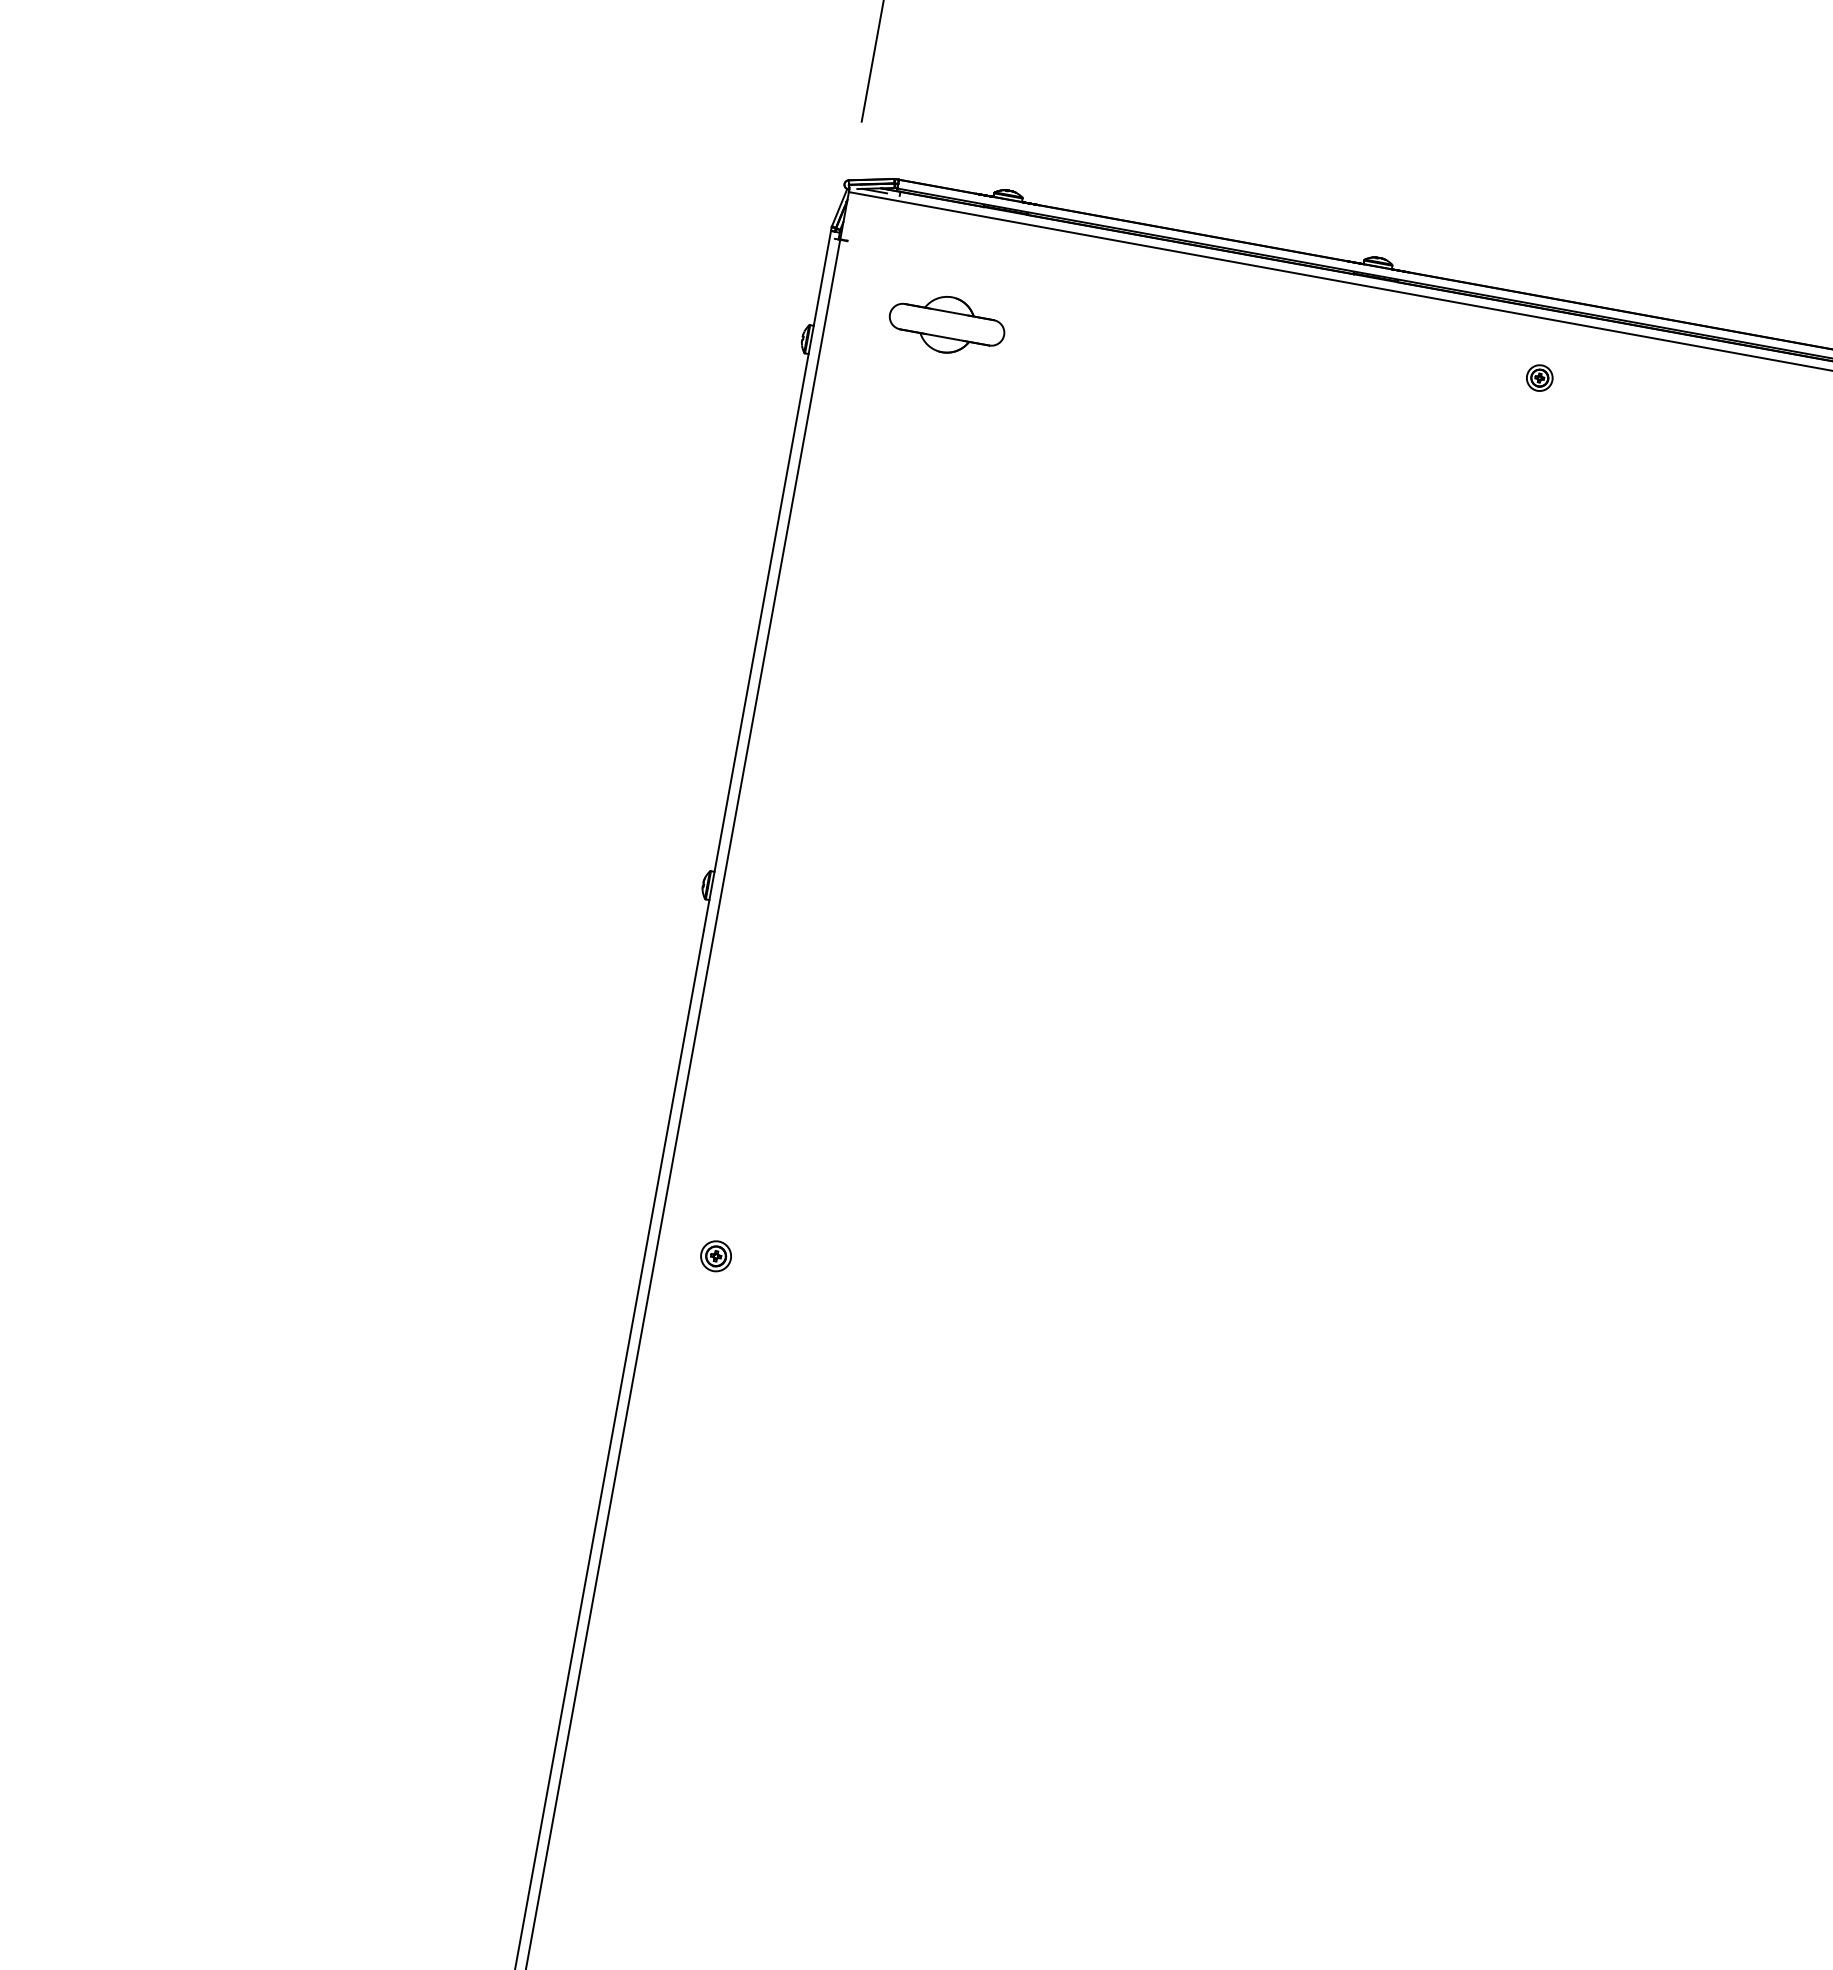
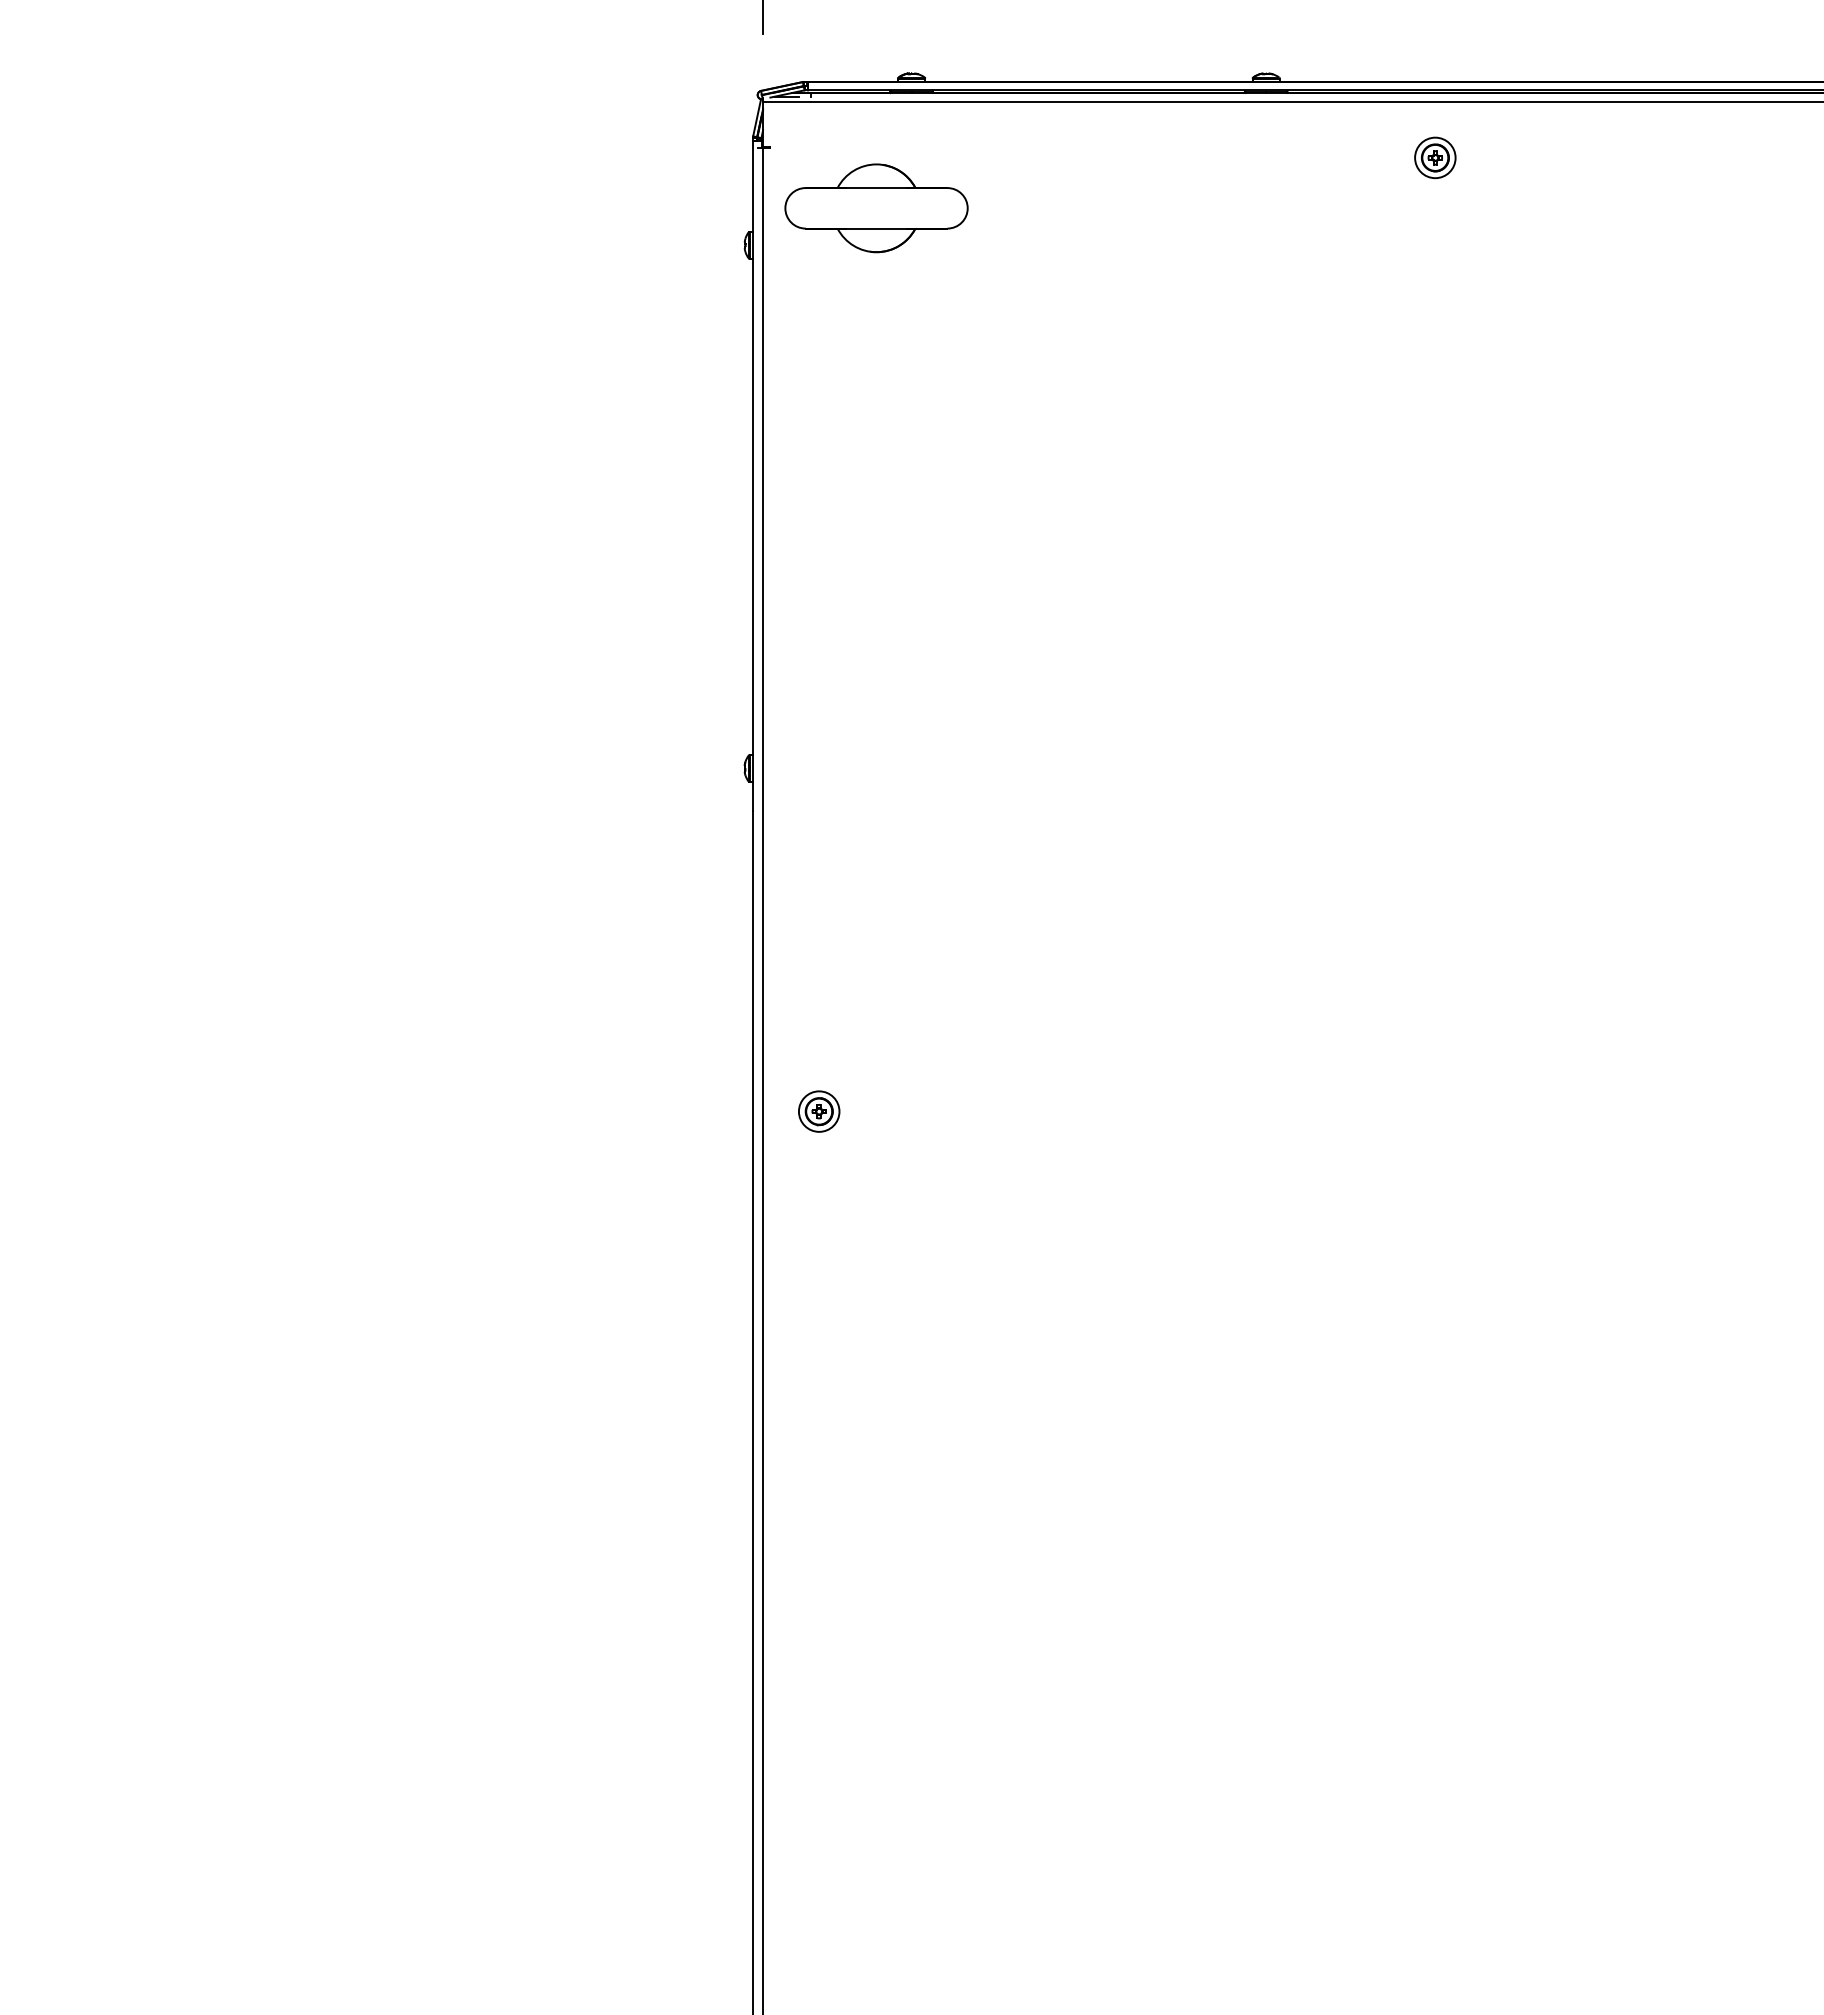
part: (947, 324) -> (876, 208), size x1.67
part: (1539, 377) -> (1435, 157), size x1.67
part: (716, 1256) -> (819, 1111), size x1.43

